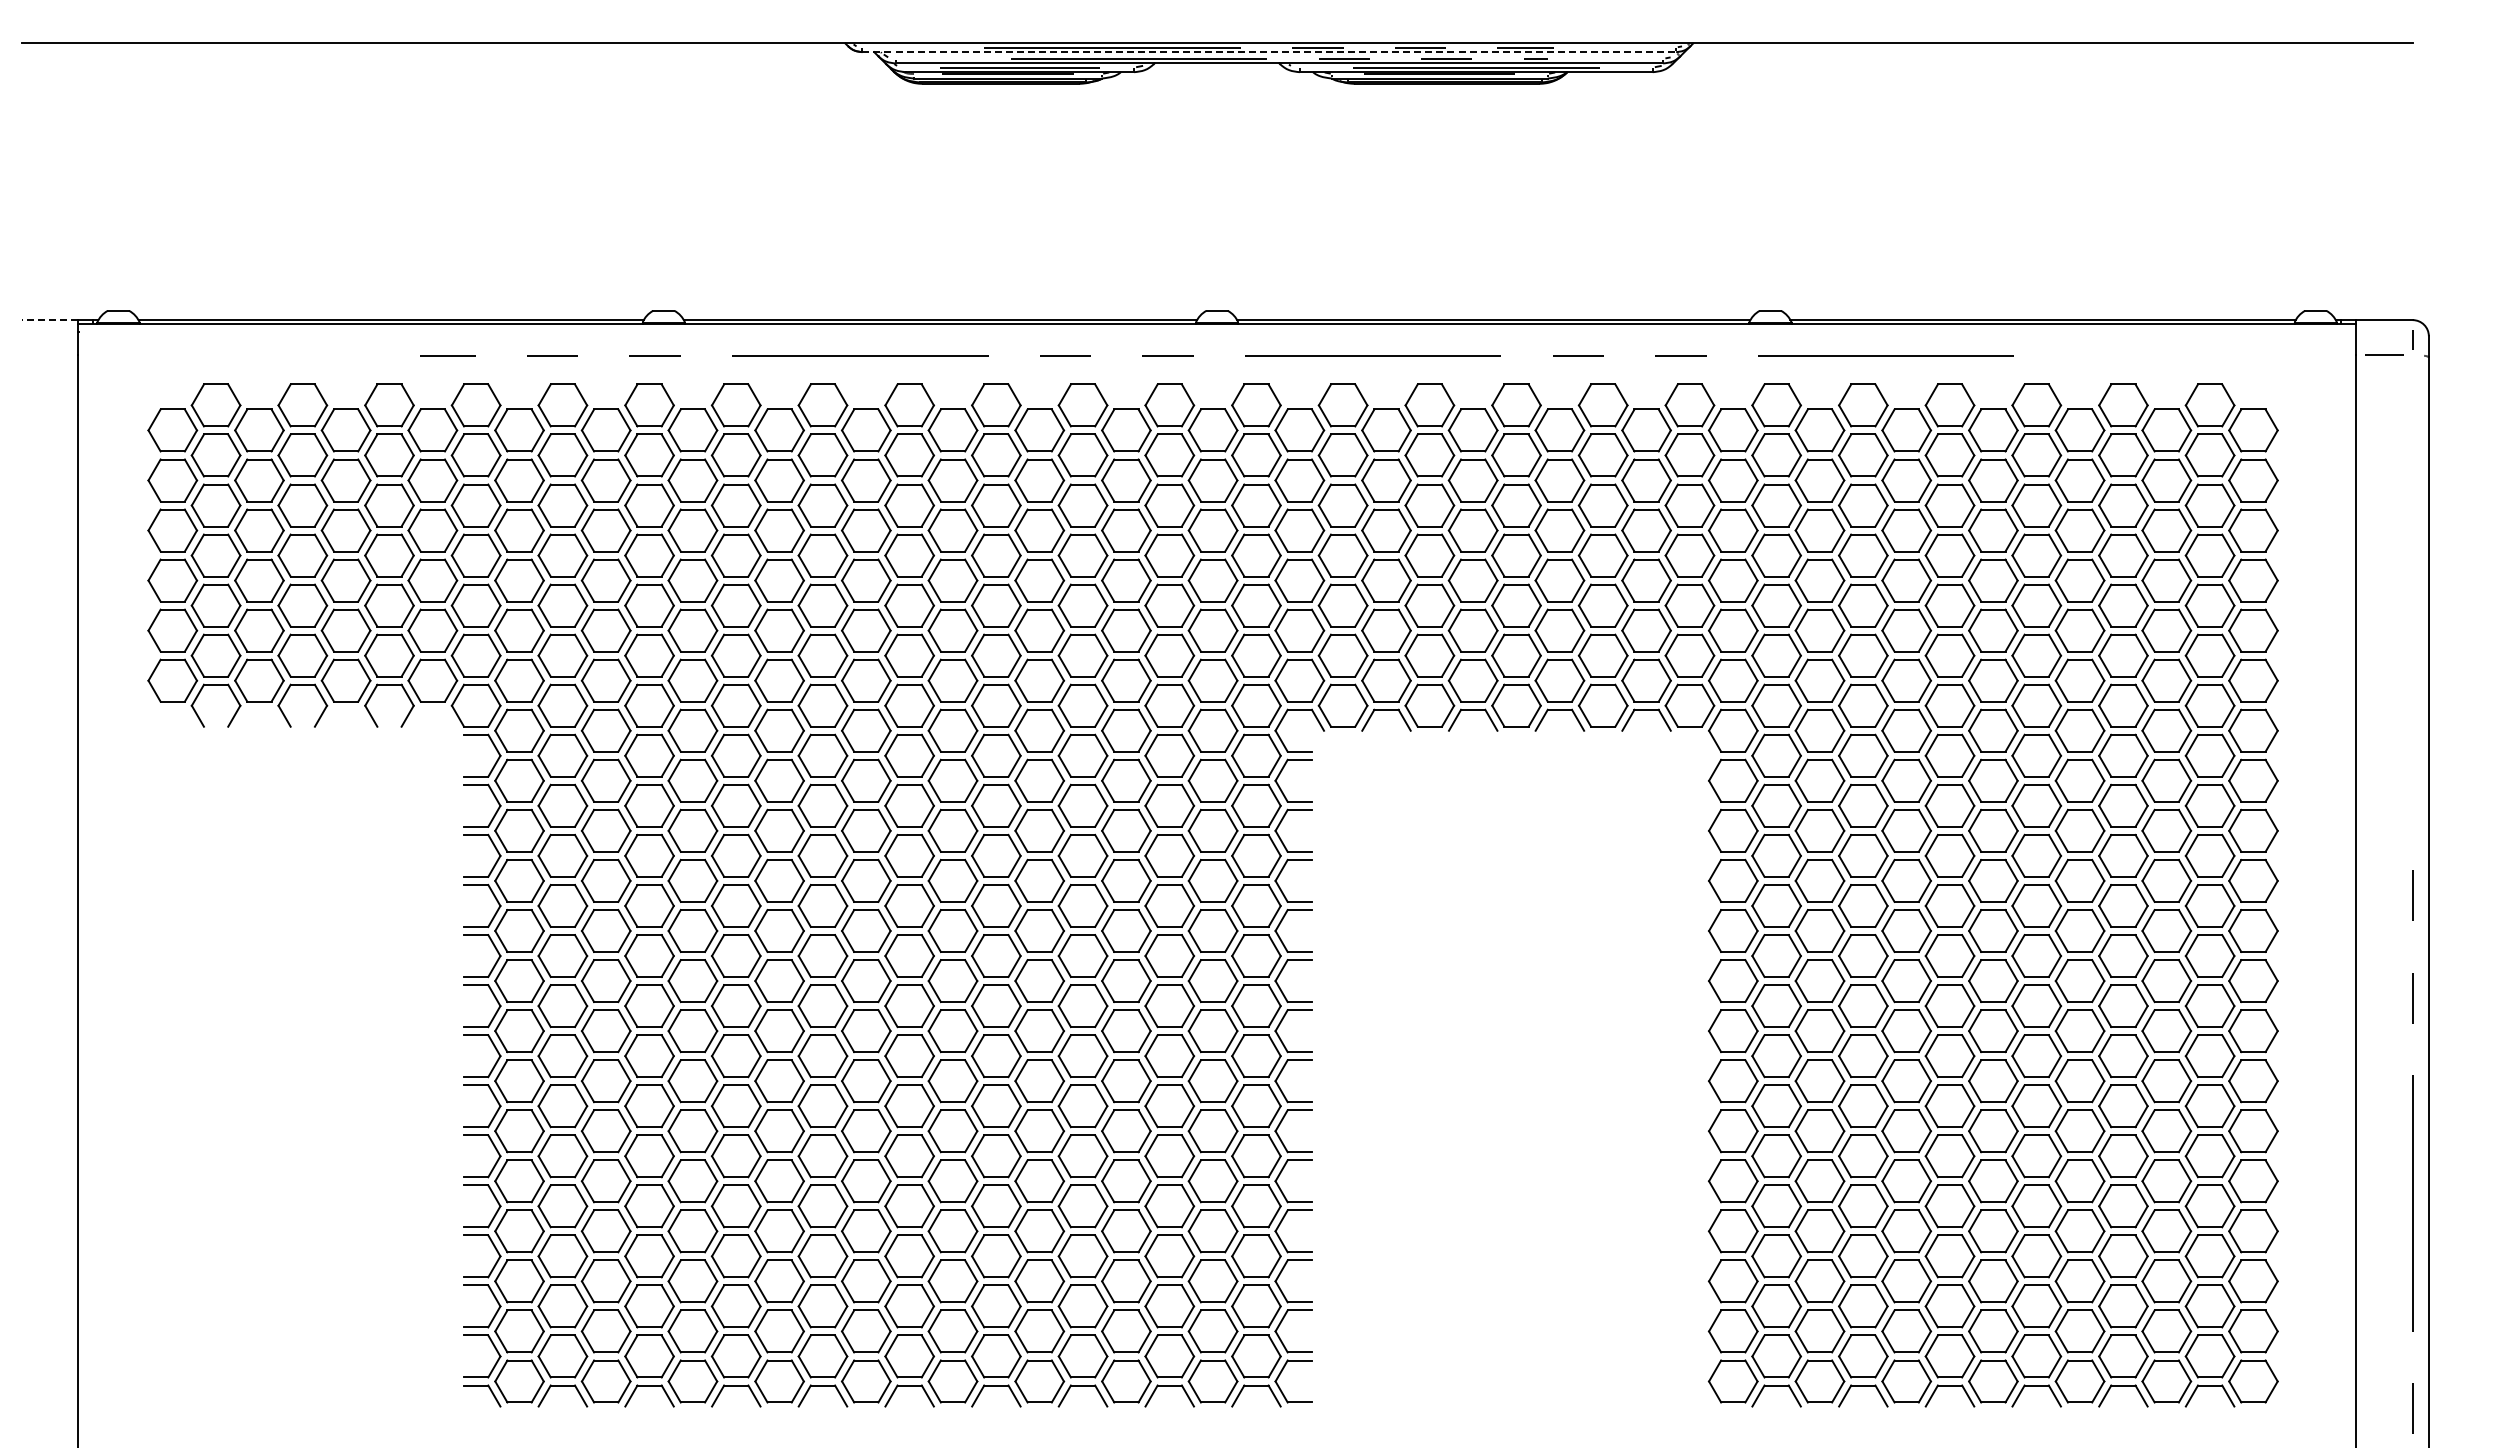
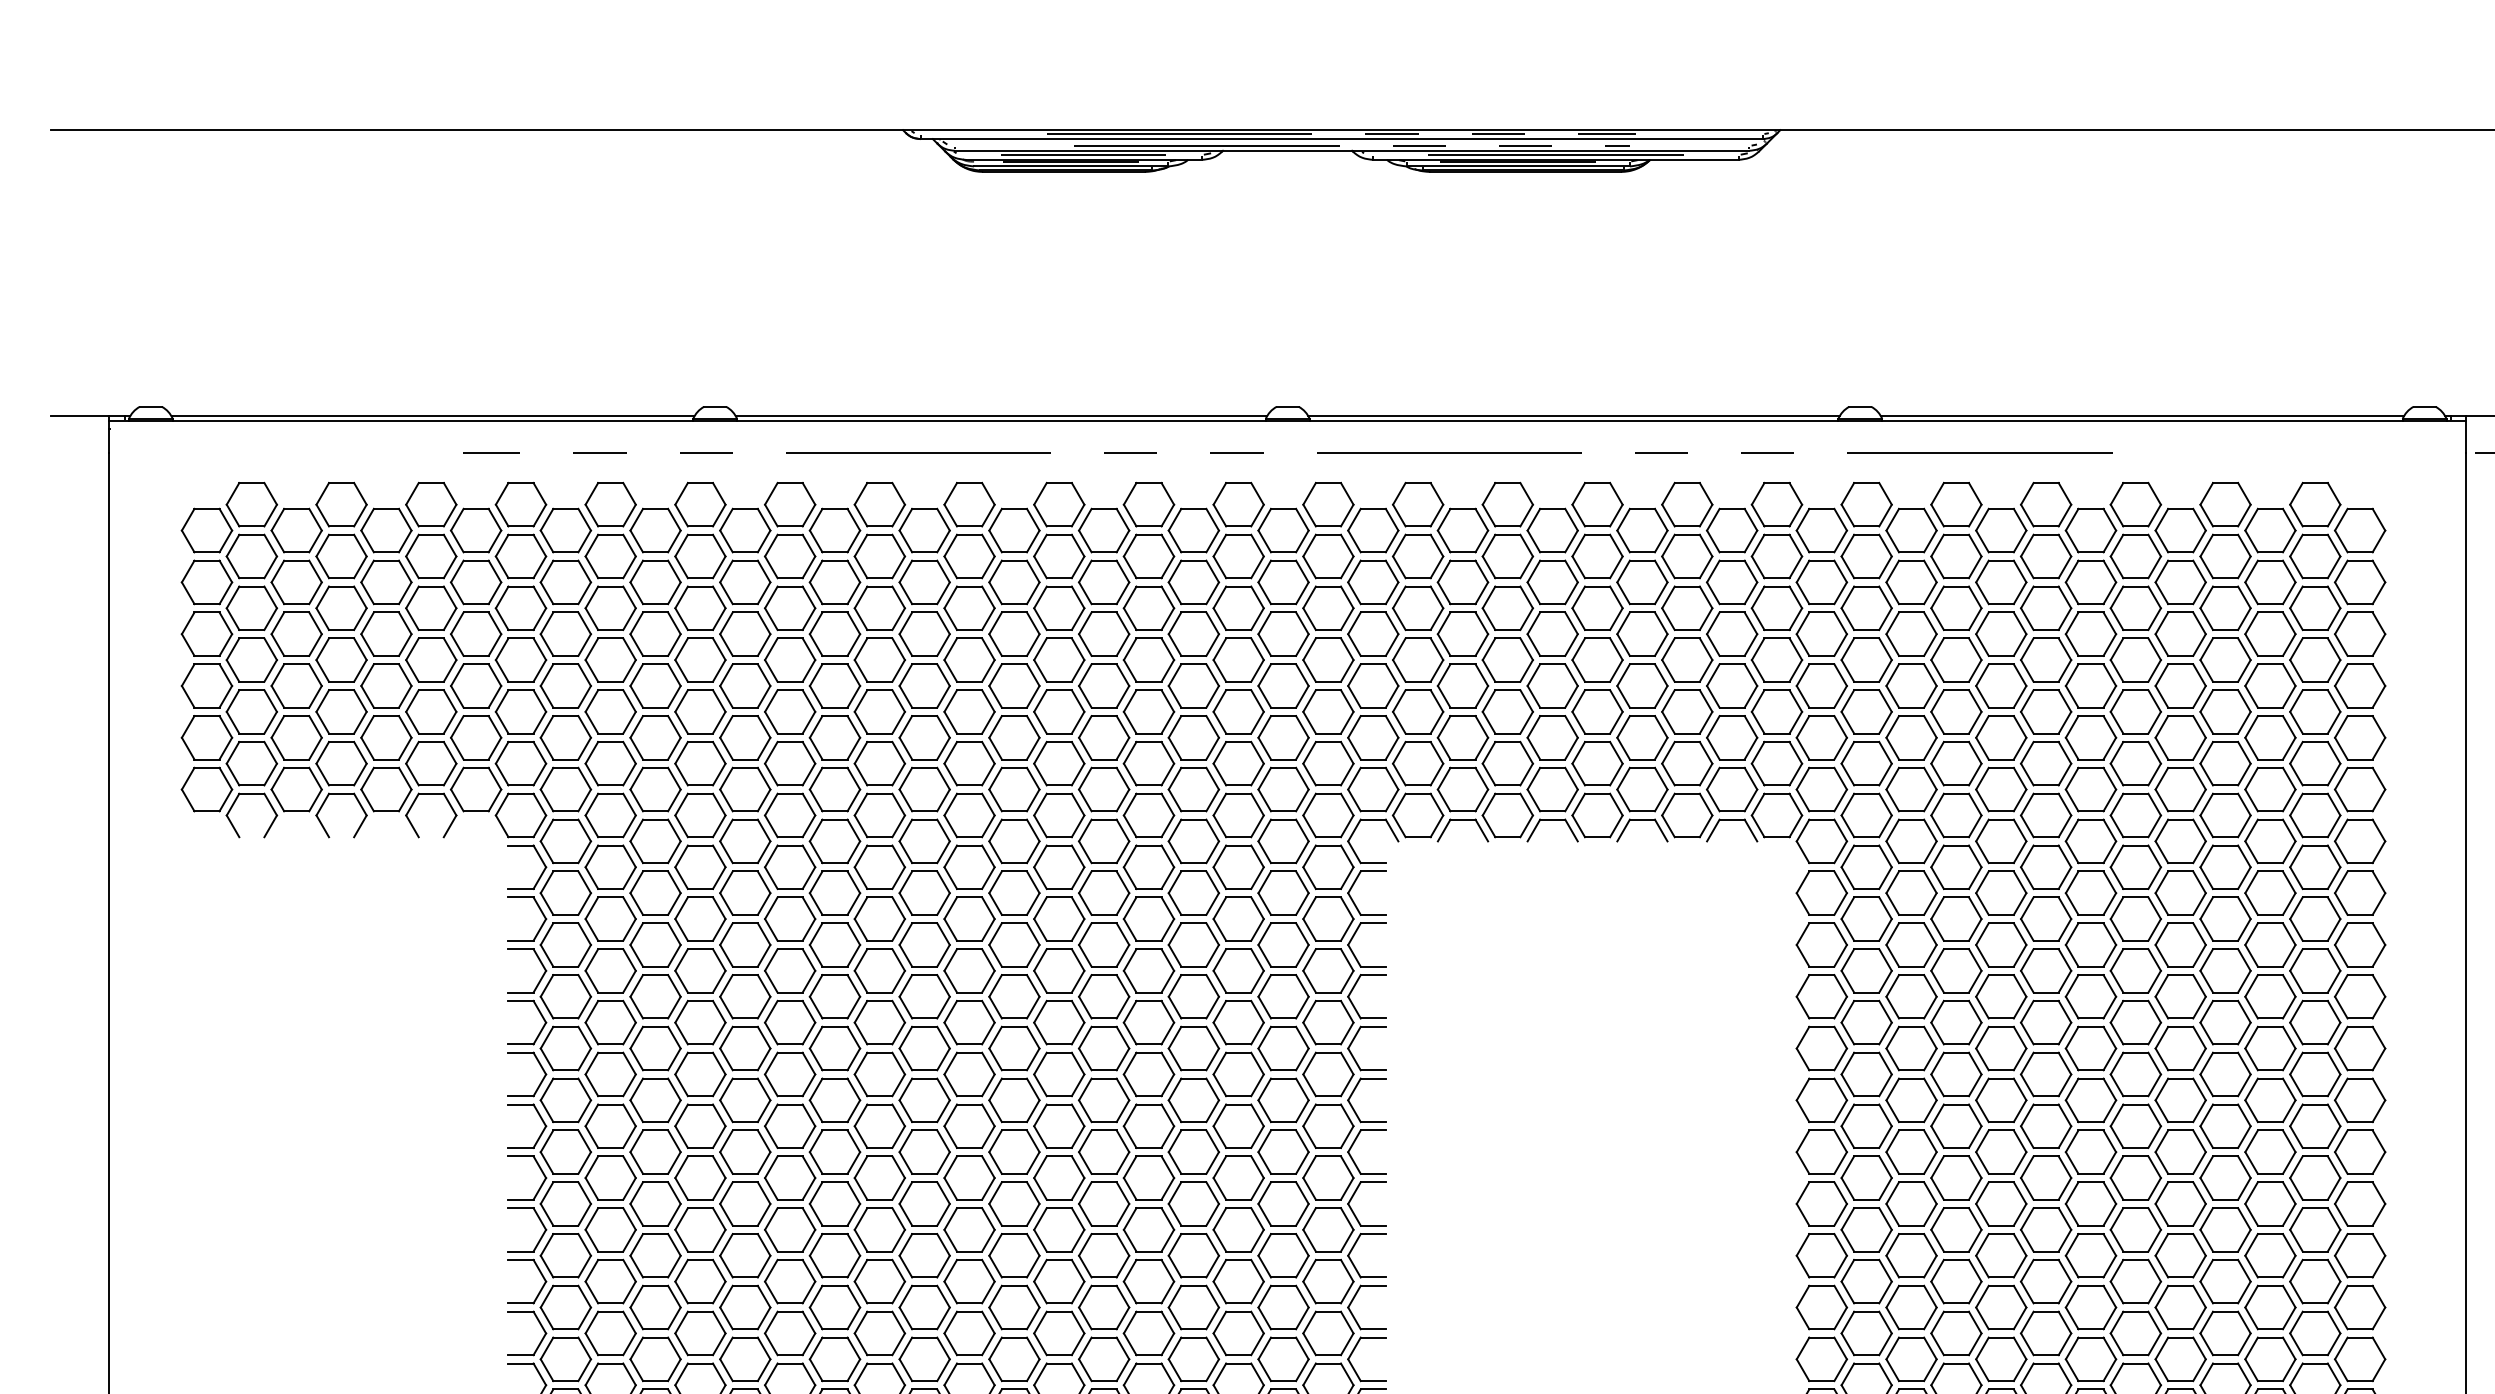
line: (1269, 52) -> (1341, 139), dashed -> solid
line: (49, 320) -> (79, 416), dashed -> solid

